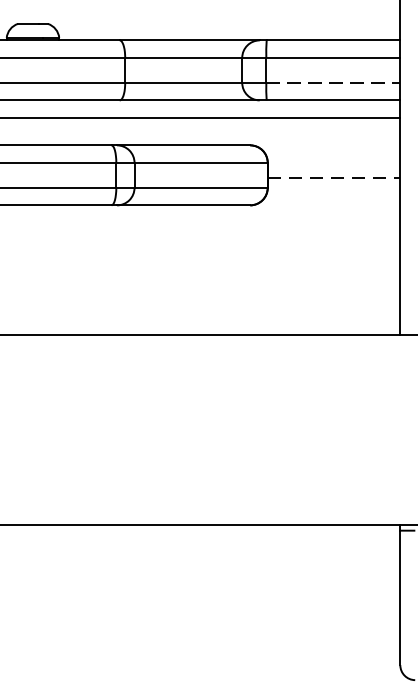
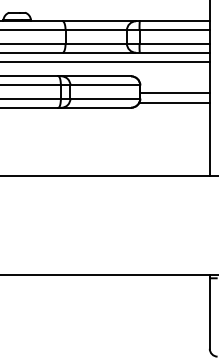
line: (334, 82) -> (175, 43), dashed -> solid
line: (334, 178) -> (175, 93), dashed -> solid
line: (333, 195) -> (174, 102), added

